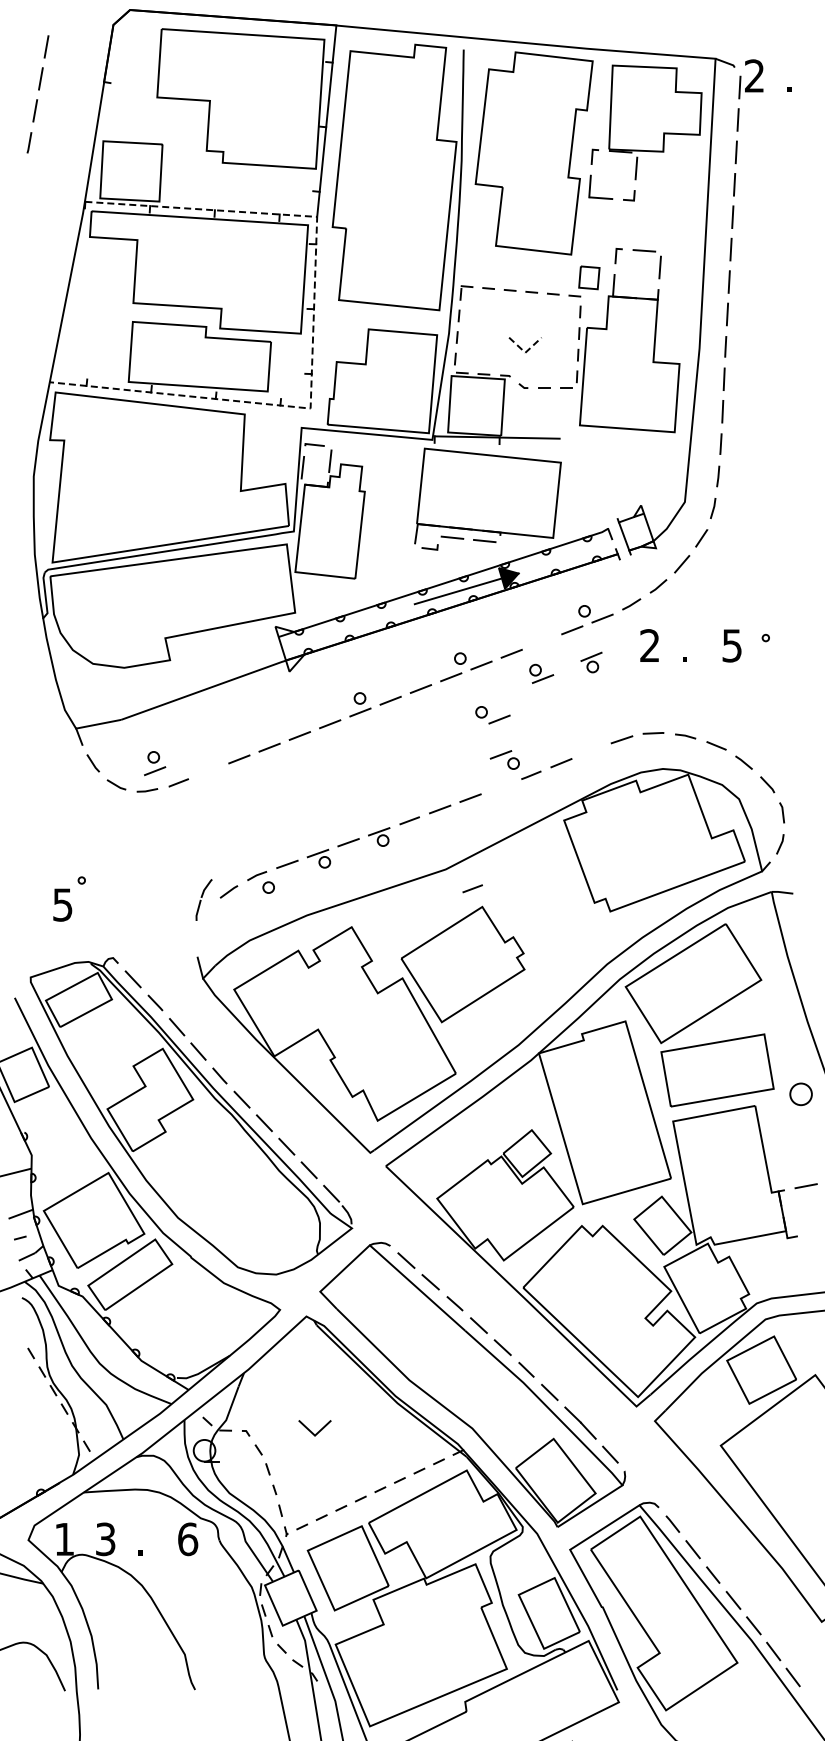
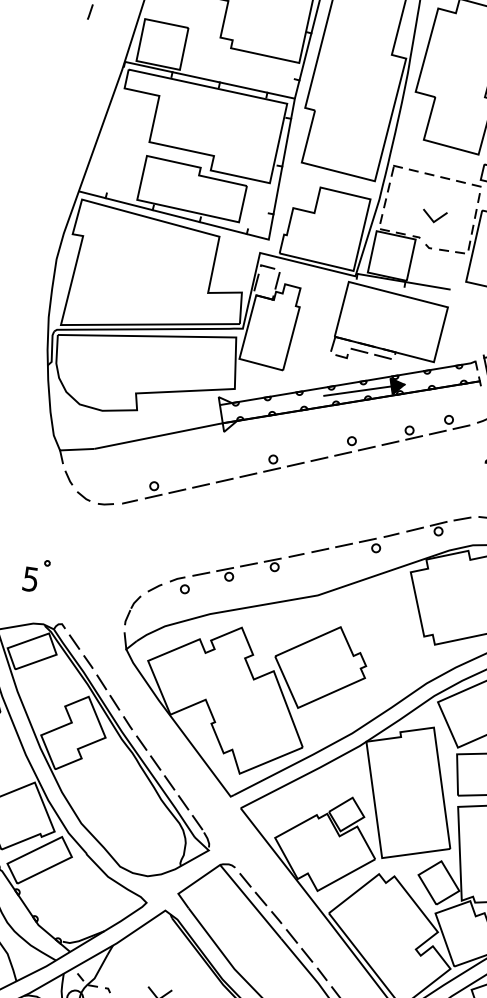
line: (313, 327) -> (279, 180), dashed -> solid
line: (525, 352) -> (433, 221), dashed -> solid
part: (591, 662) -> (438, 527), moved
part: (541, 673) -> (413, 433), moved
part: (492, 715) -> (369, 486), removed
part: (504, 759) -> (369, 544), moved
part: (155, 763) -> (154, 490), moved
line: (472, 888) -> (335, 612), removed
part: (203, 899) -> (132, 610), moved

